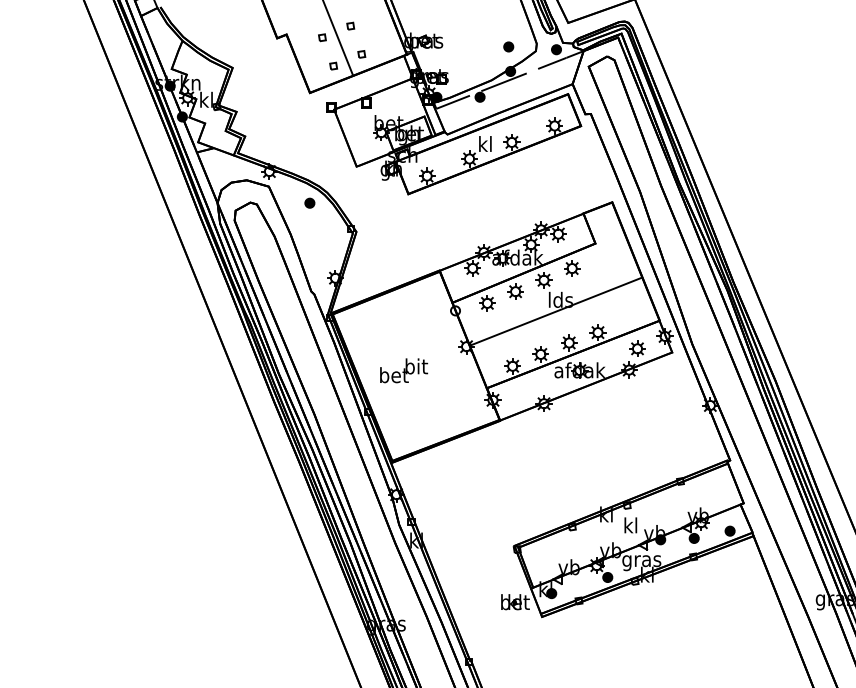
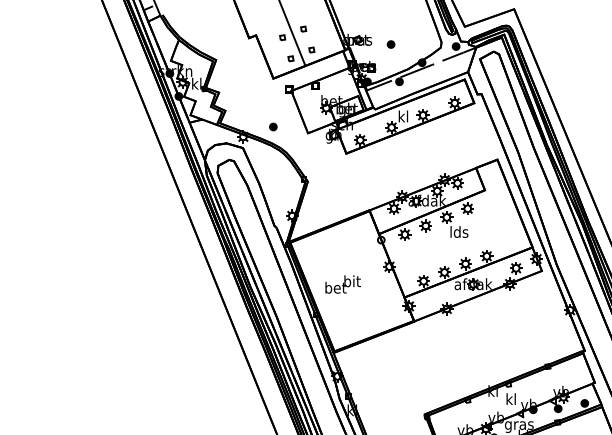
part: (508, 46) -> (390, 44), moved
part: (309, 202) -> (273, 126), moved
line: (555, 311) -> (455, 240), removed

